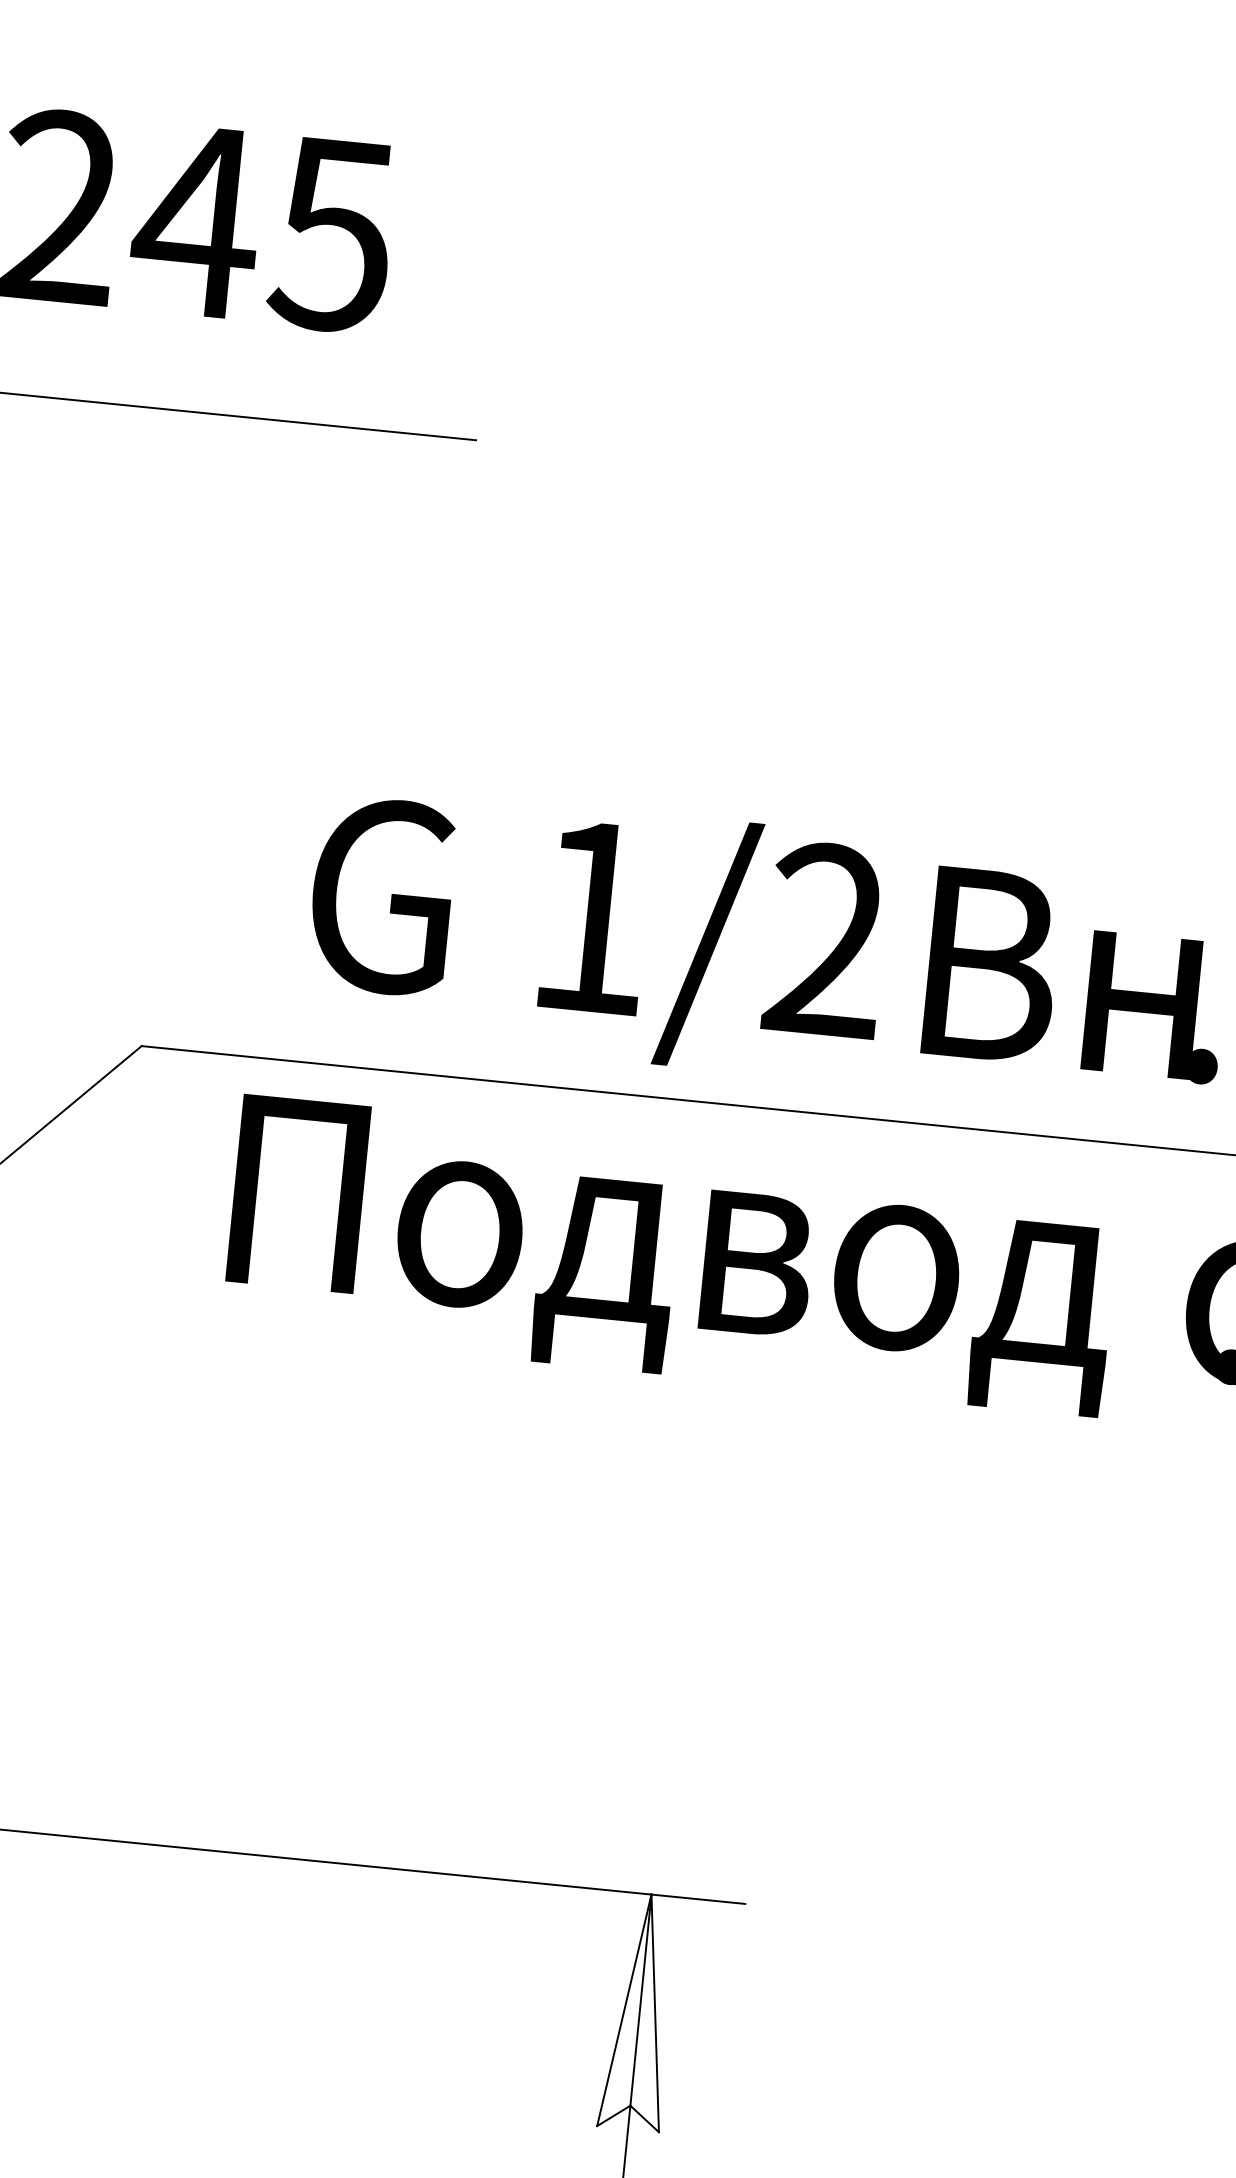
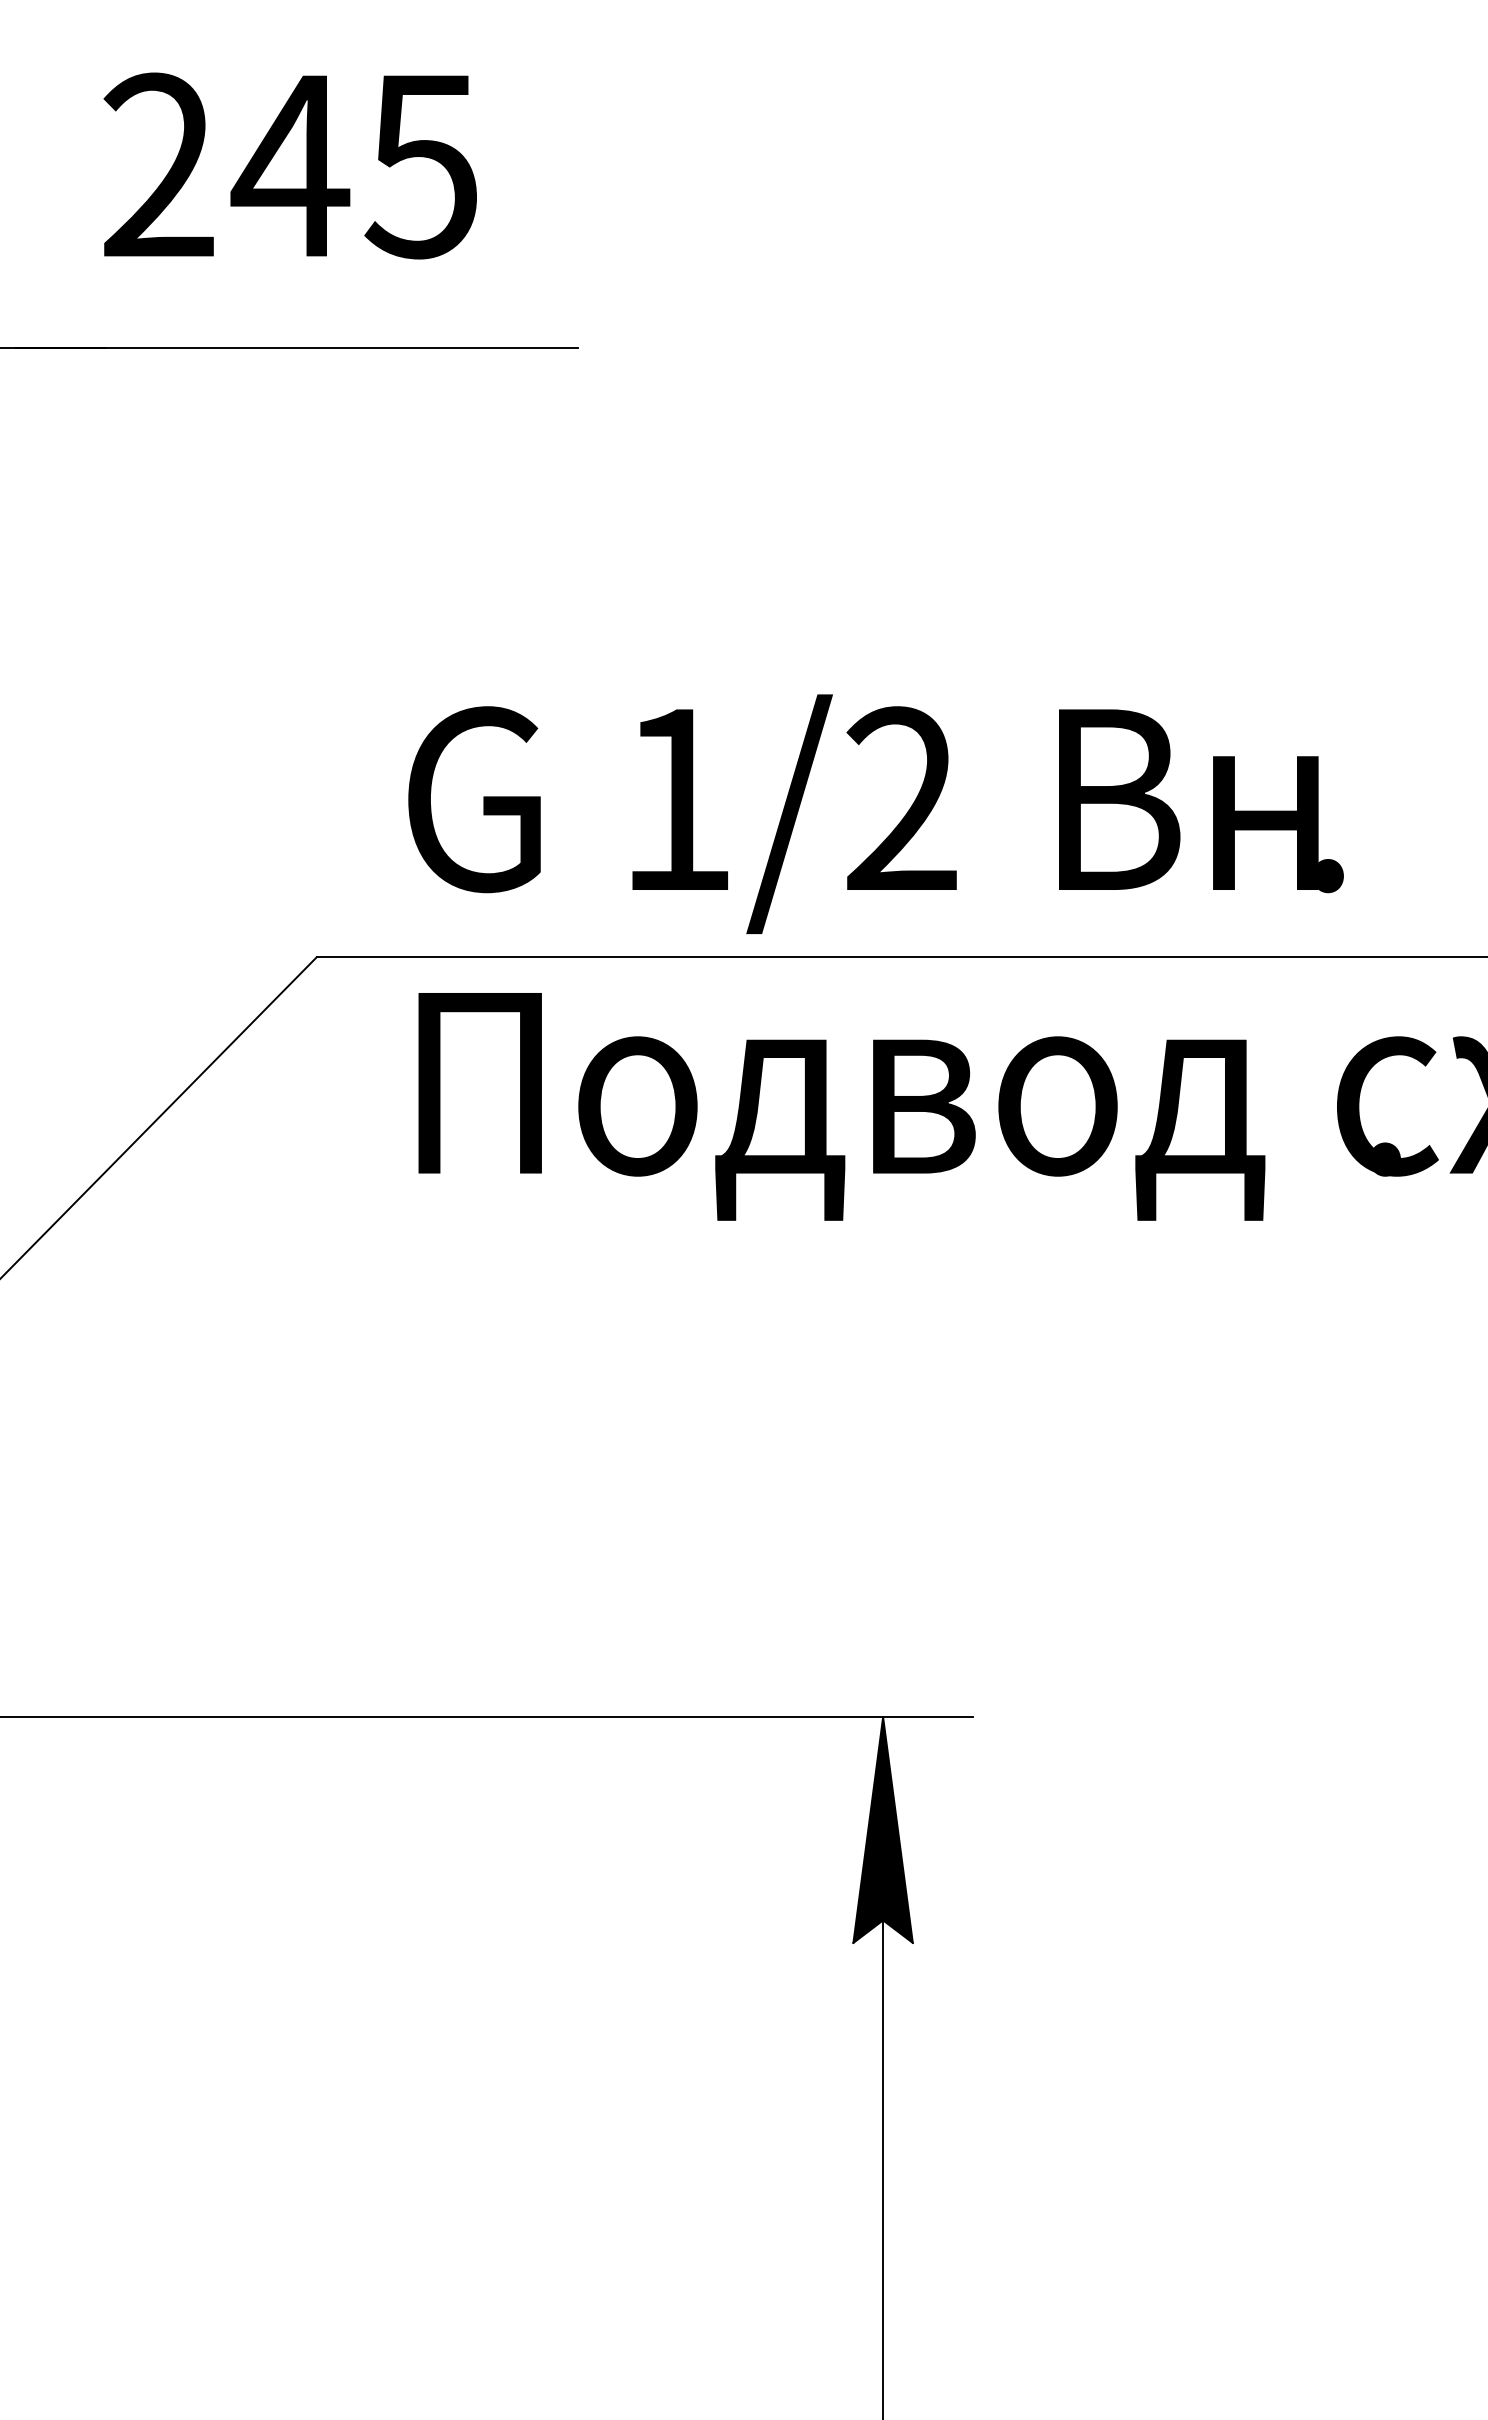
text: (596, 932) -> (682, 813), moved
fill: (639, 2011) -> (882, 1829), added

